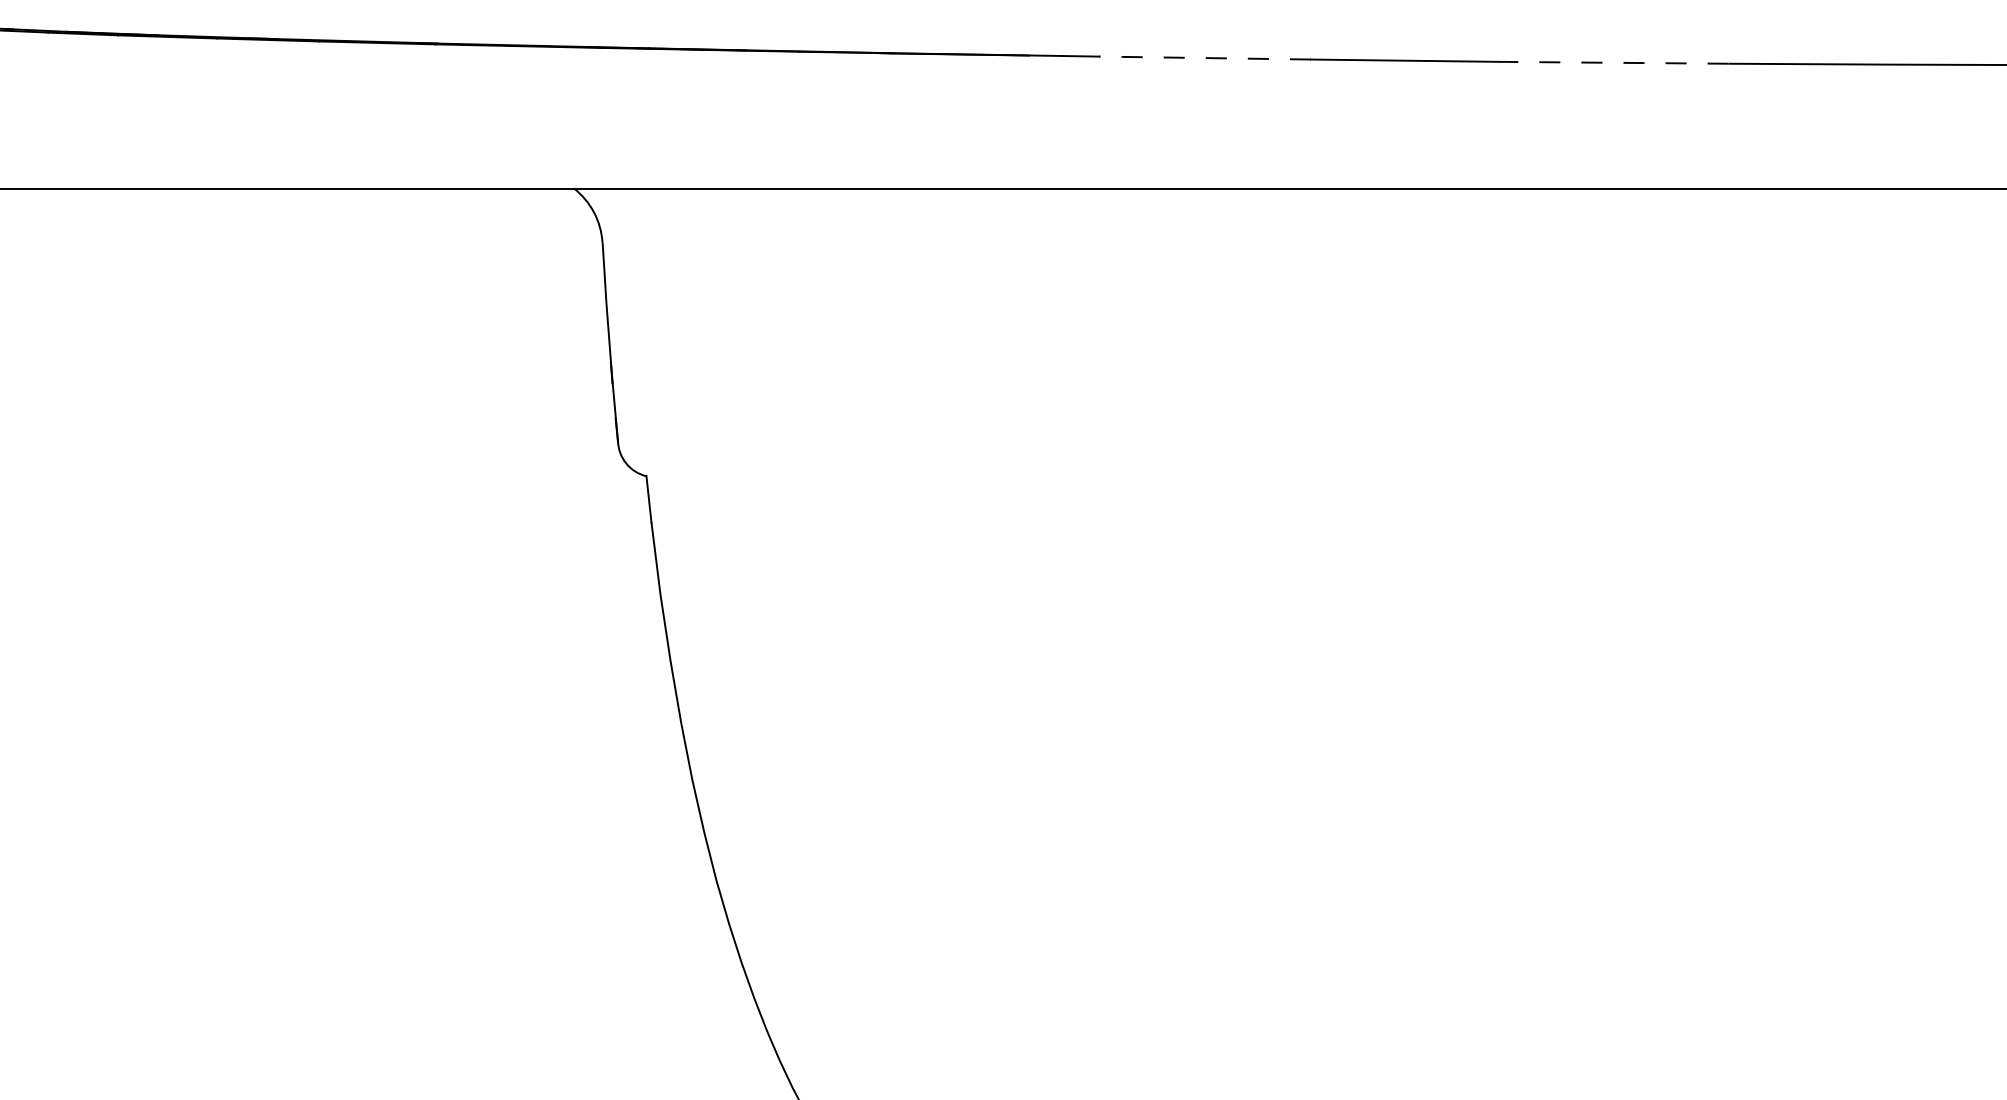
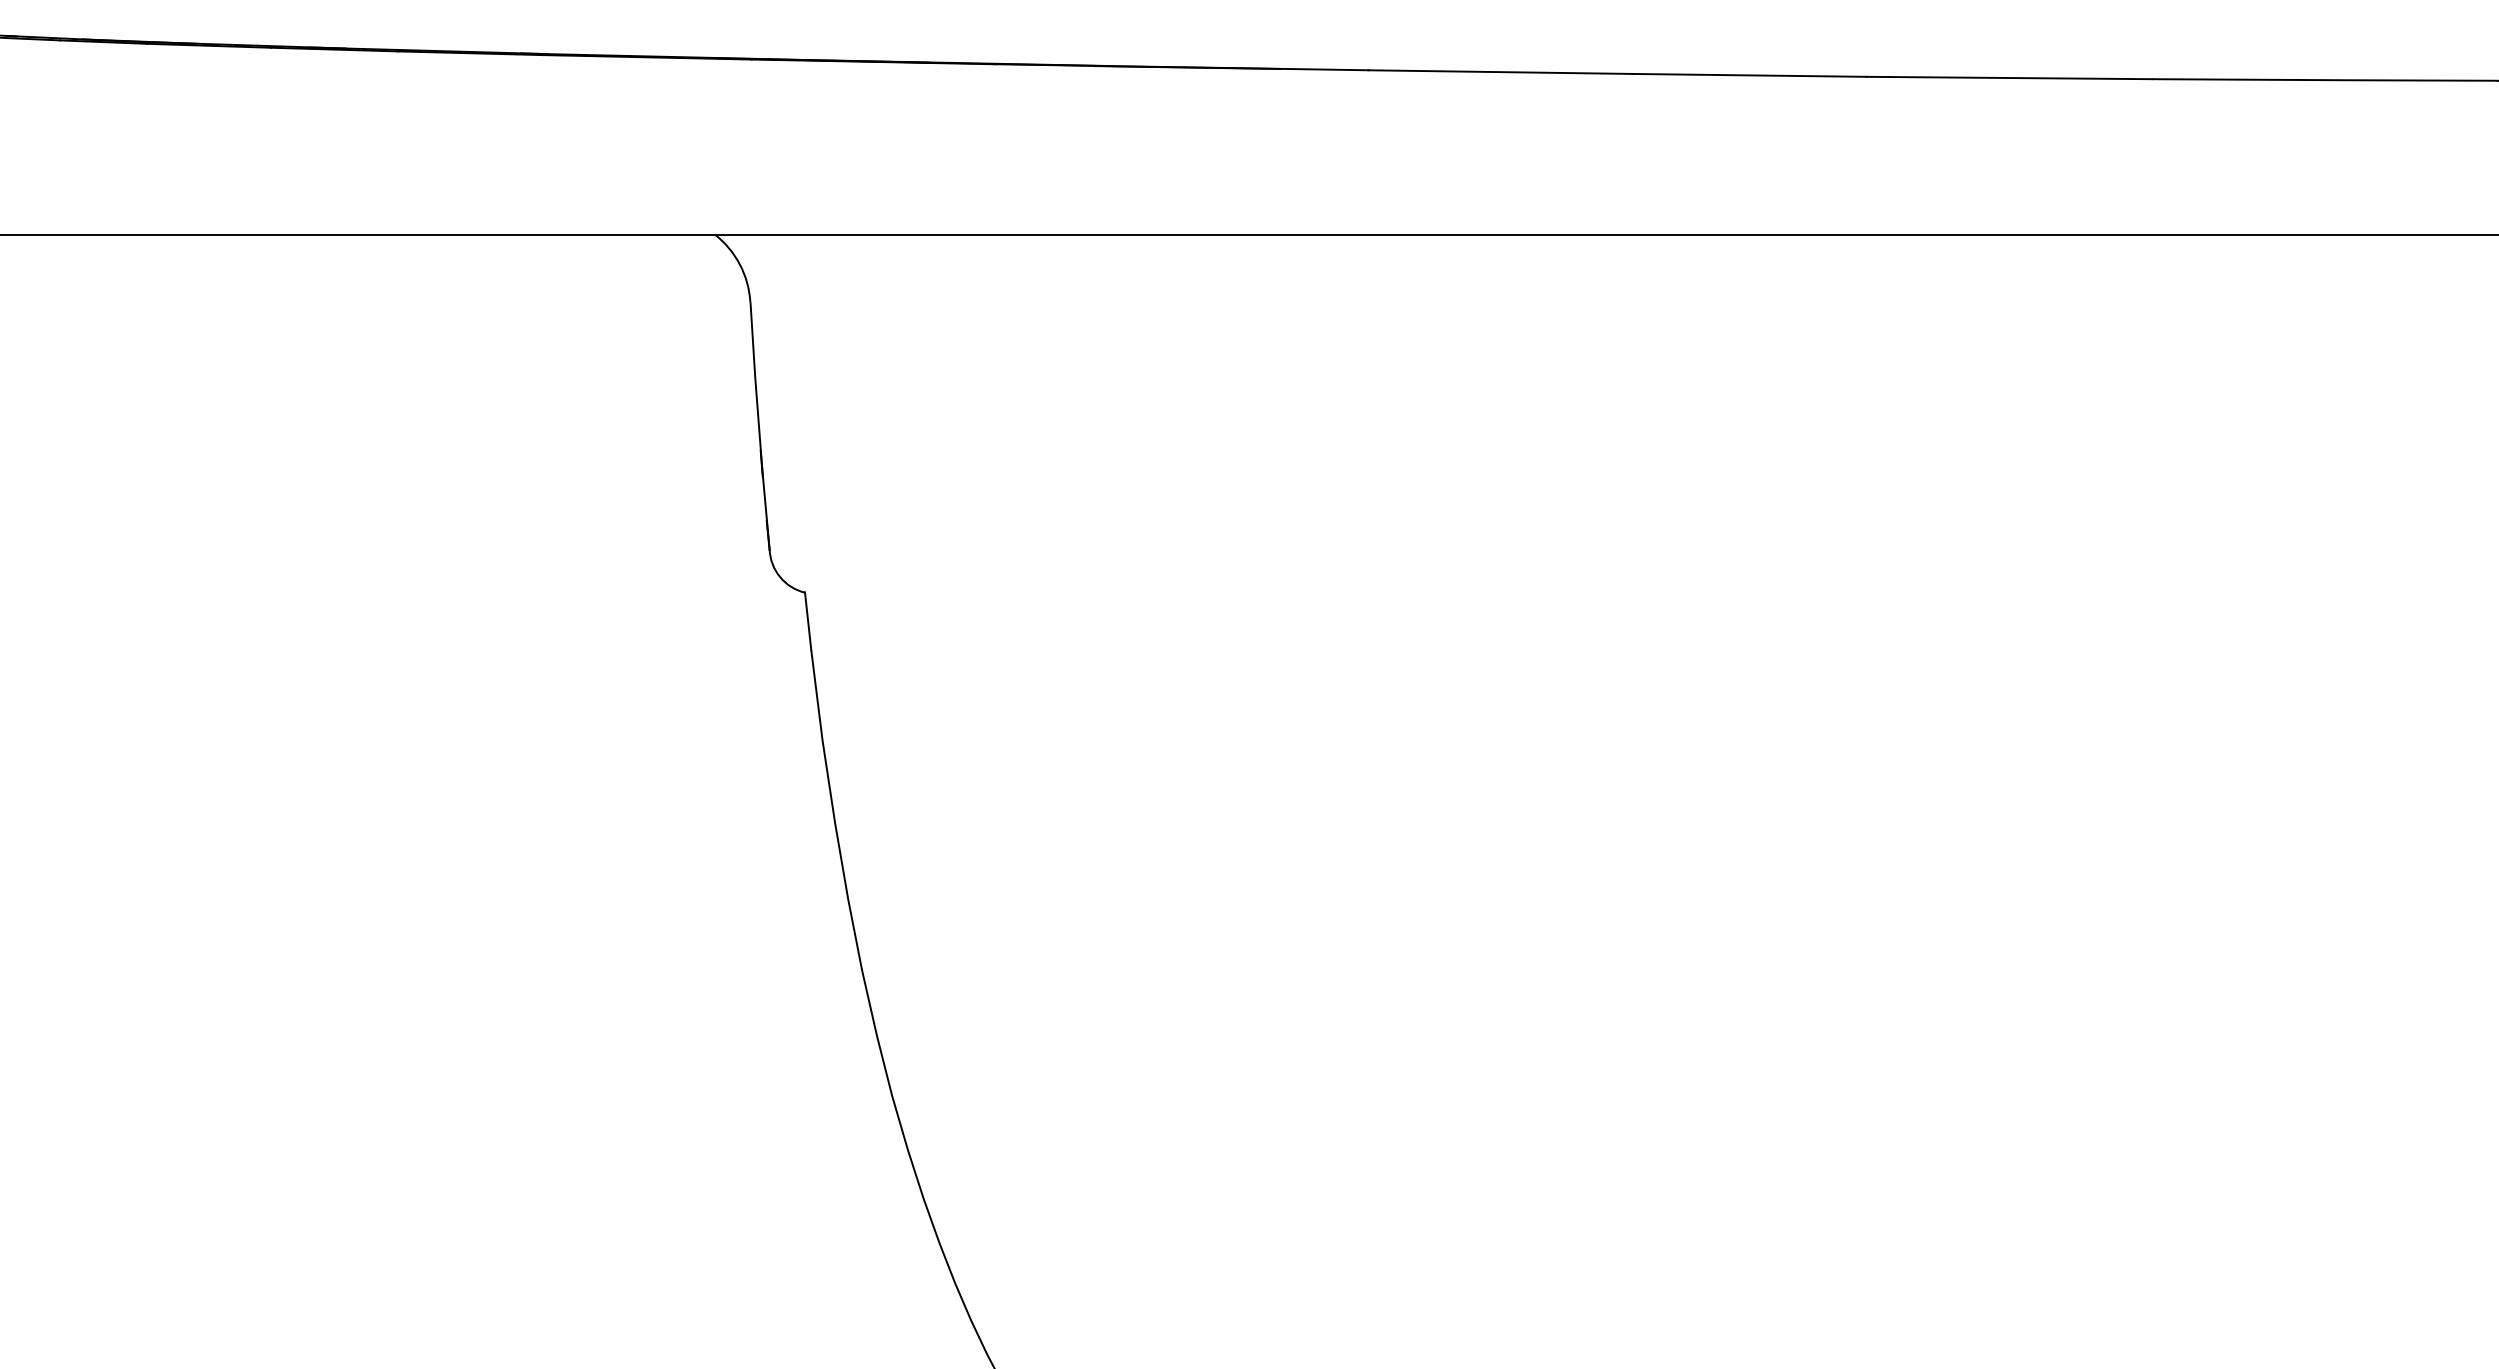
line: (1205, 58) -> (1500, 72), dashed -> solid
line: (1614, 63) -> (2009, 78), dashed -> solid

